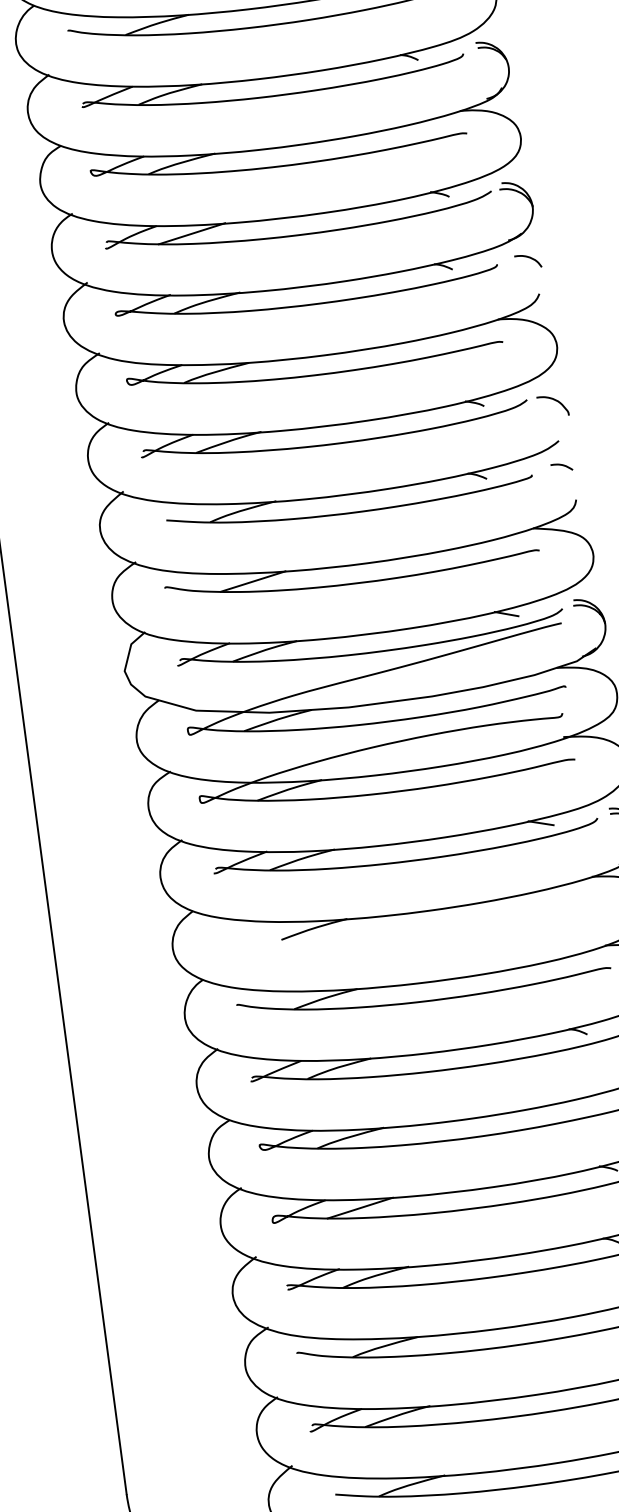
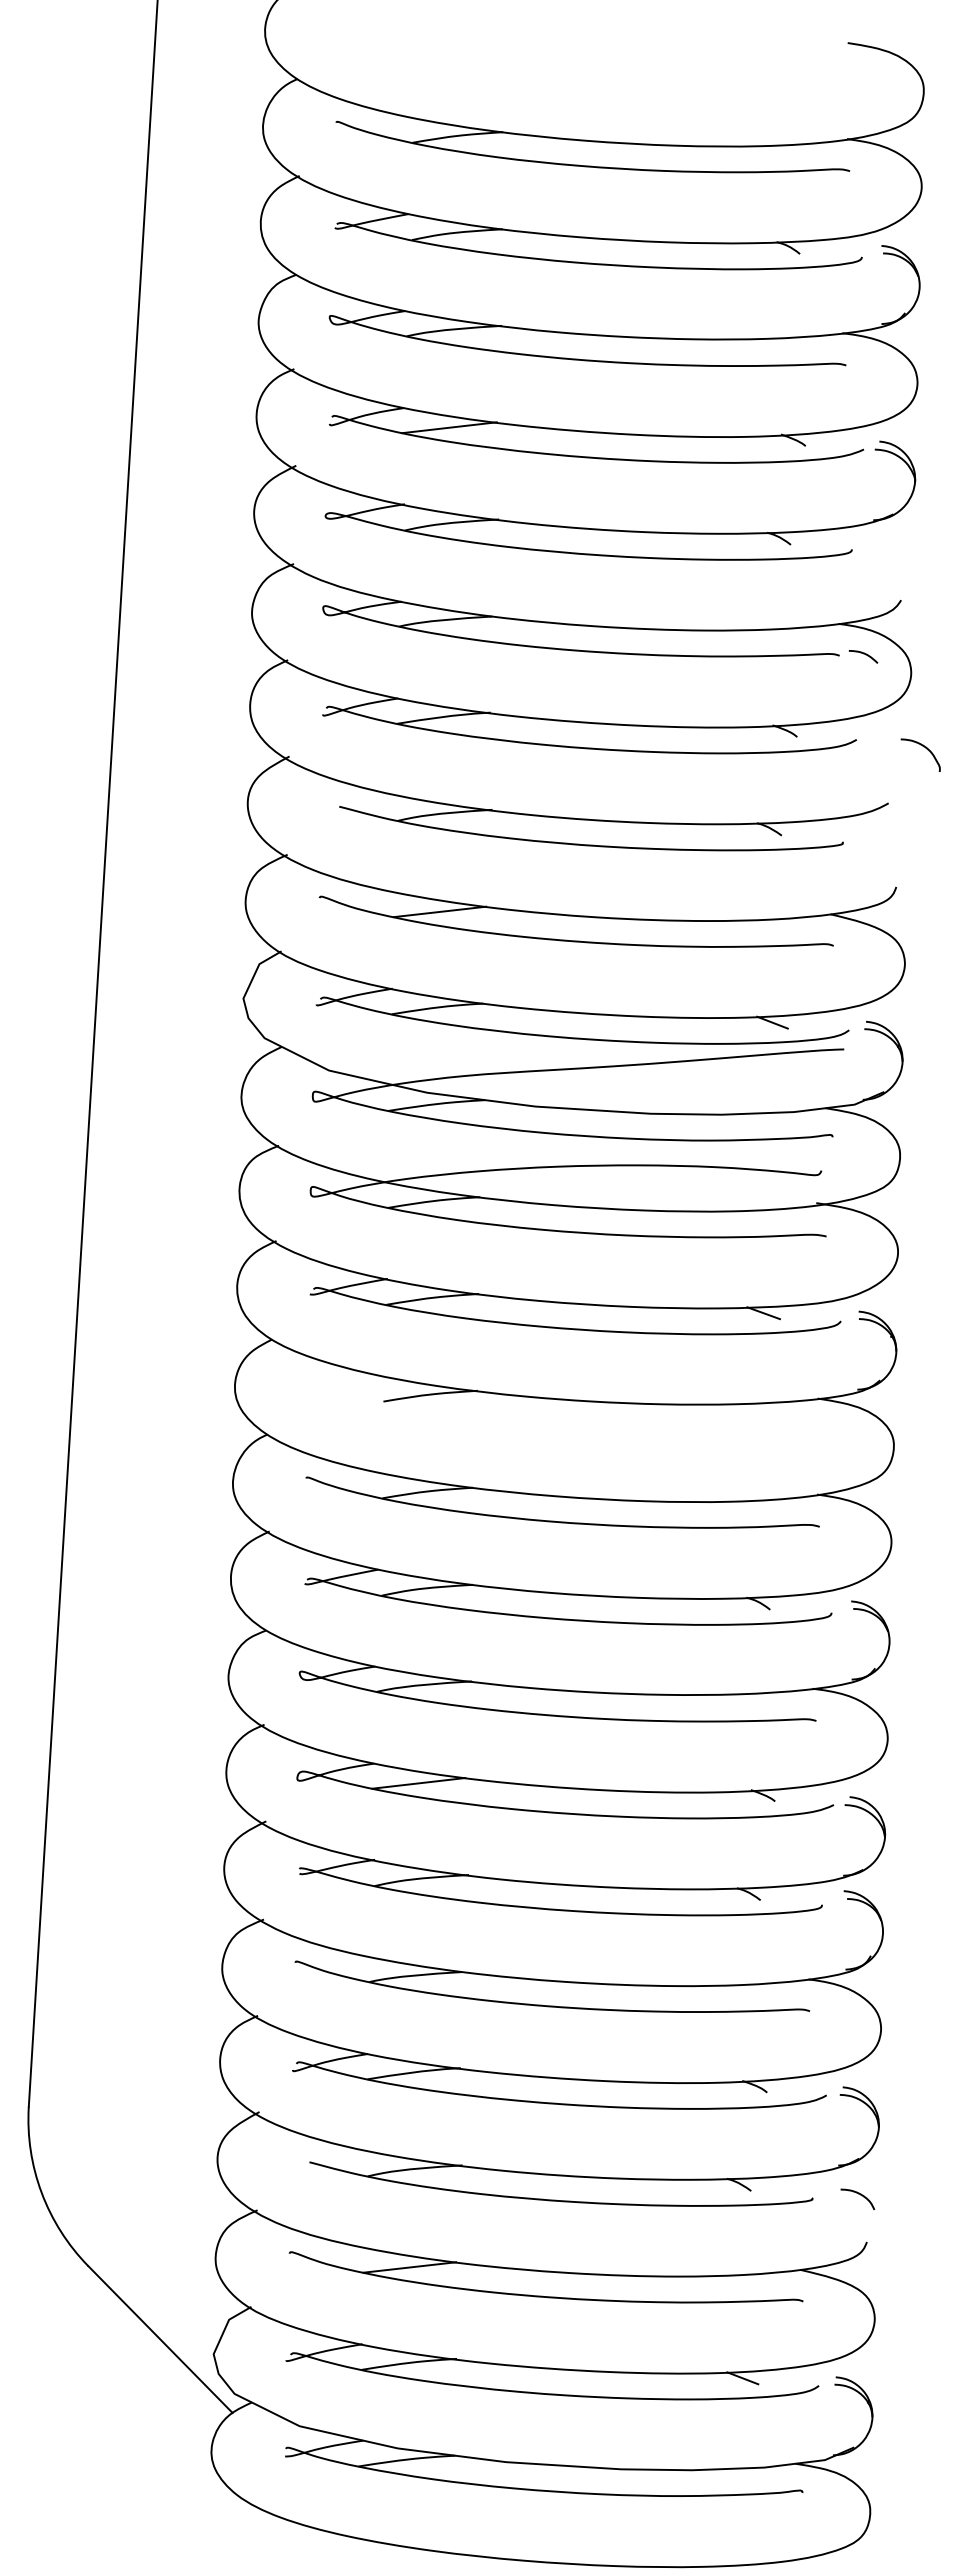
curve: (528, 258) -> (896, 549), removed
curve: (555, 400) -> (925, 748), moved
curve: (561, 465) -> (863, 654), moved

